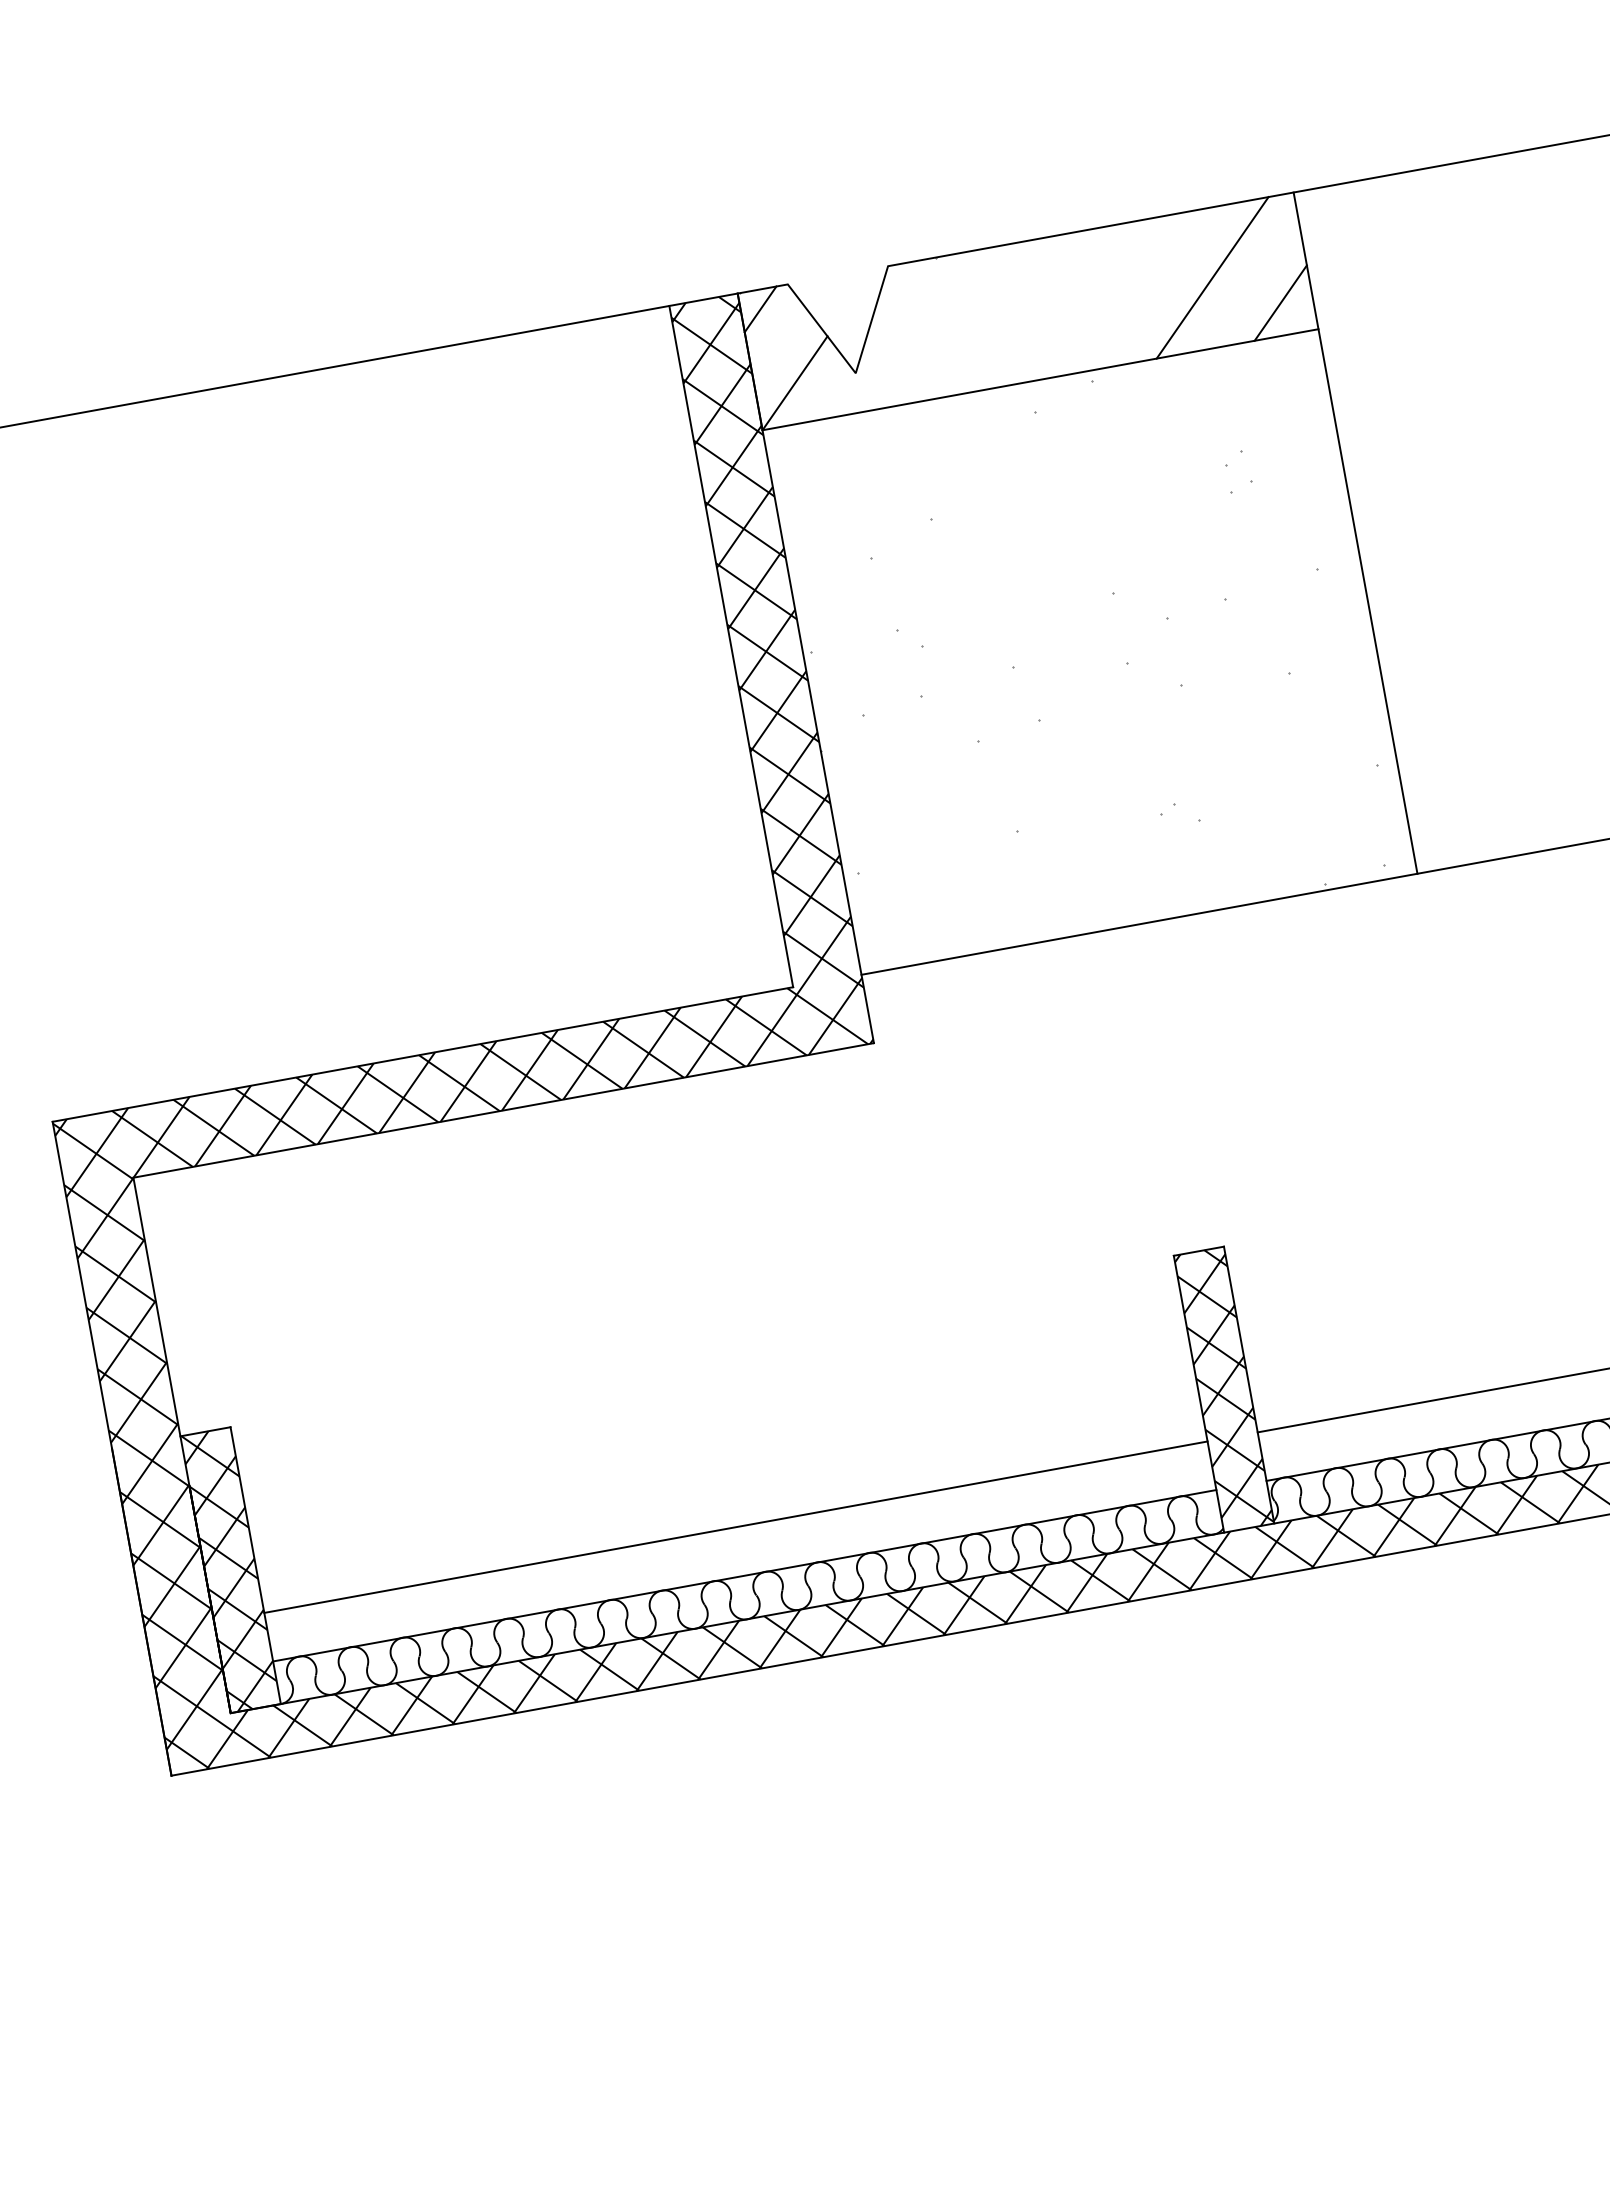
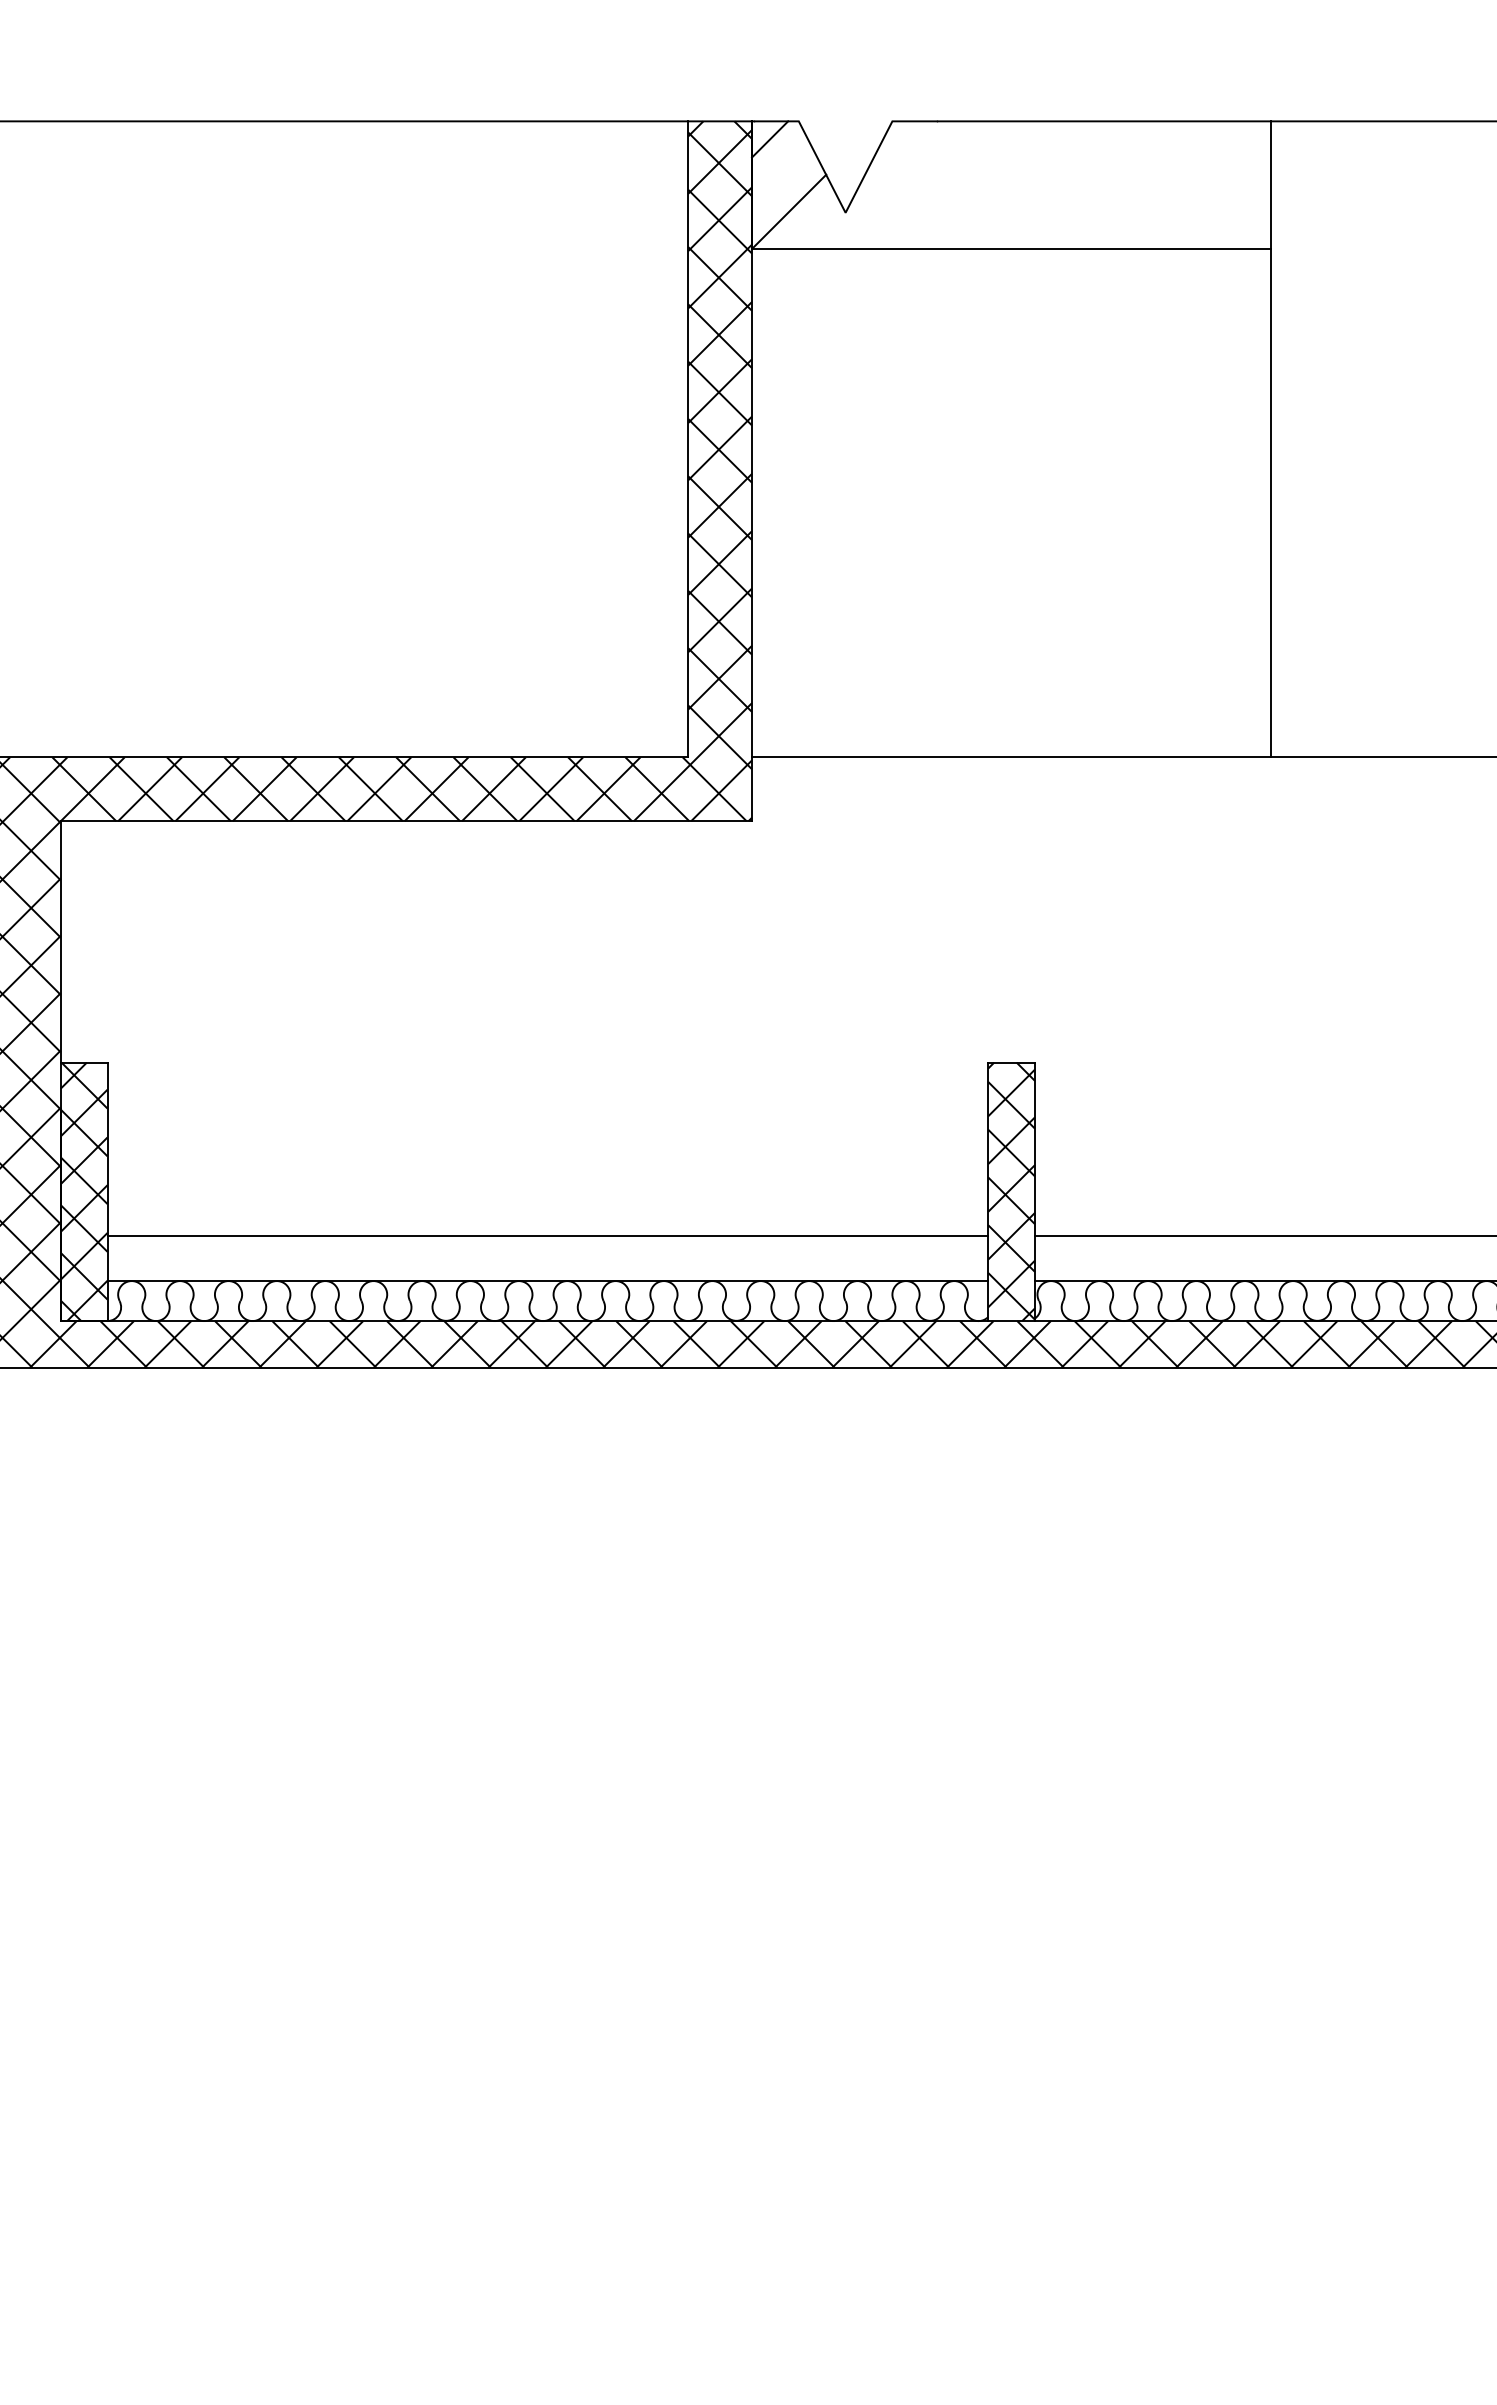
line: (1212, 277) -> (1183, 184), removed
line: (1280, 302) -> (1241, 218), removed
hatch: (1080, 655) -> (1002, 504), removed

